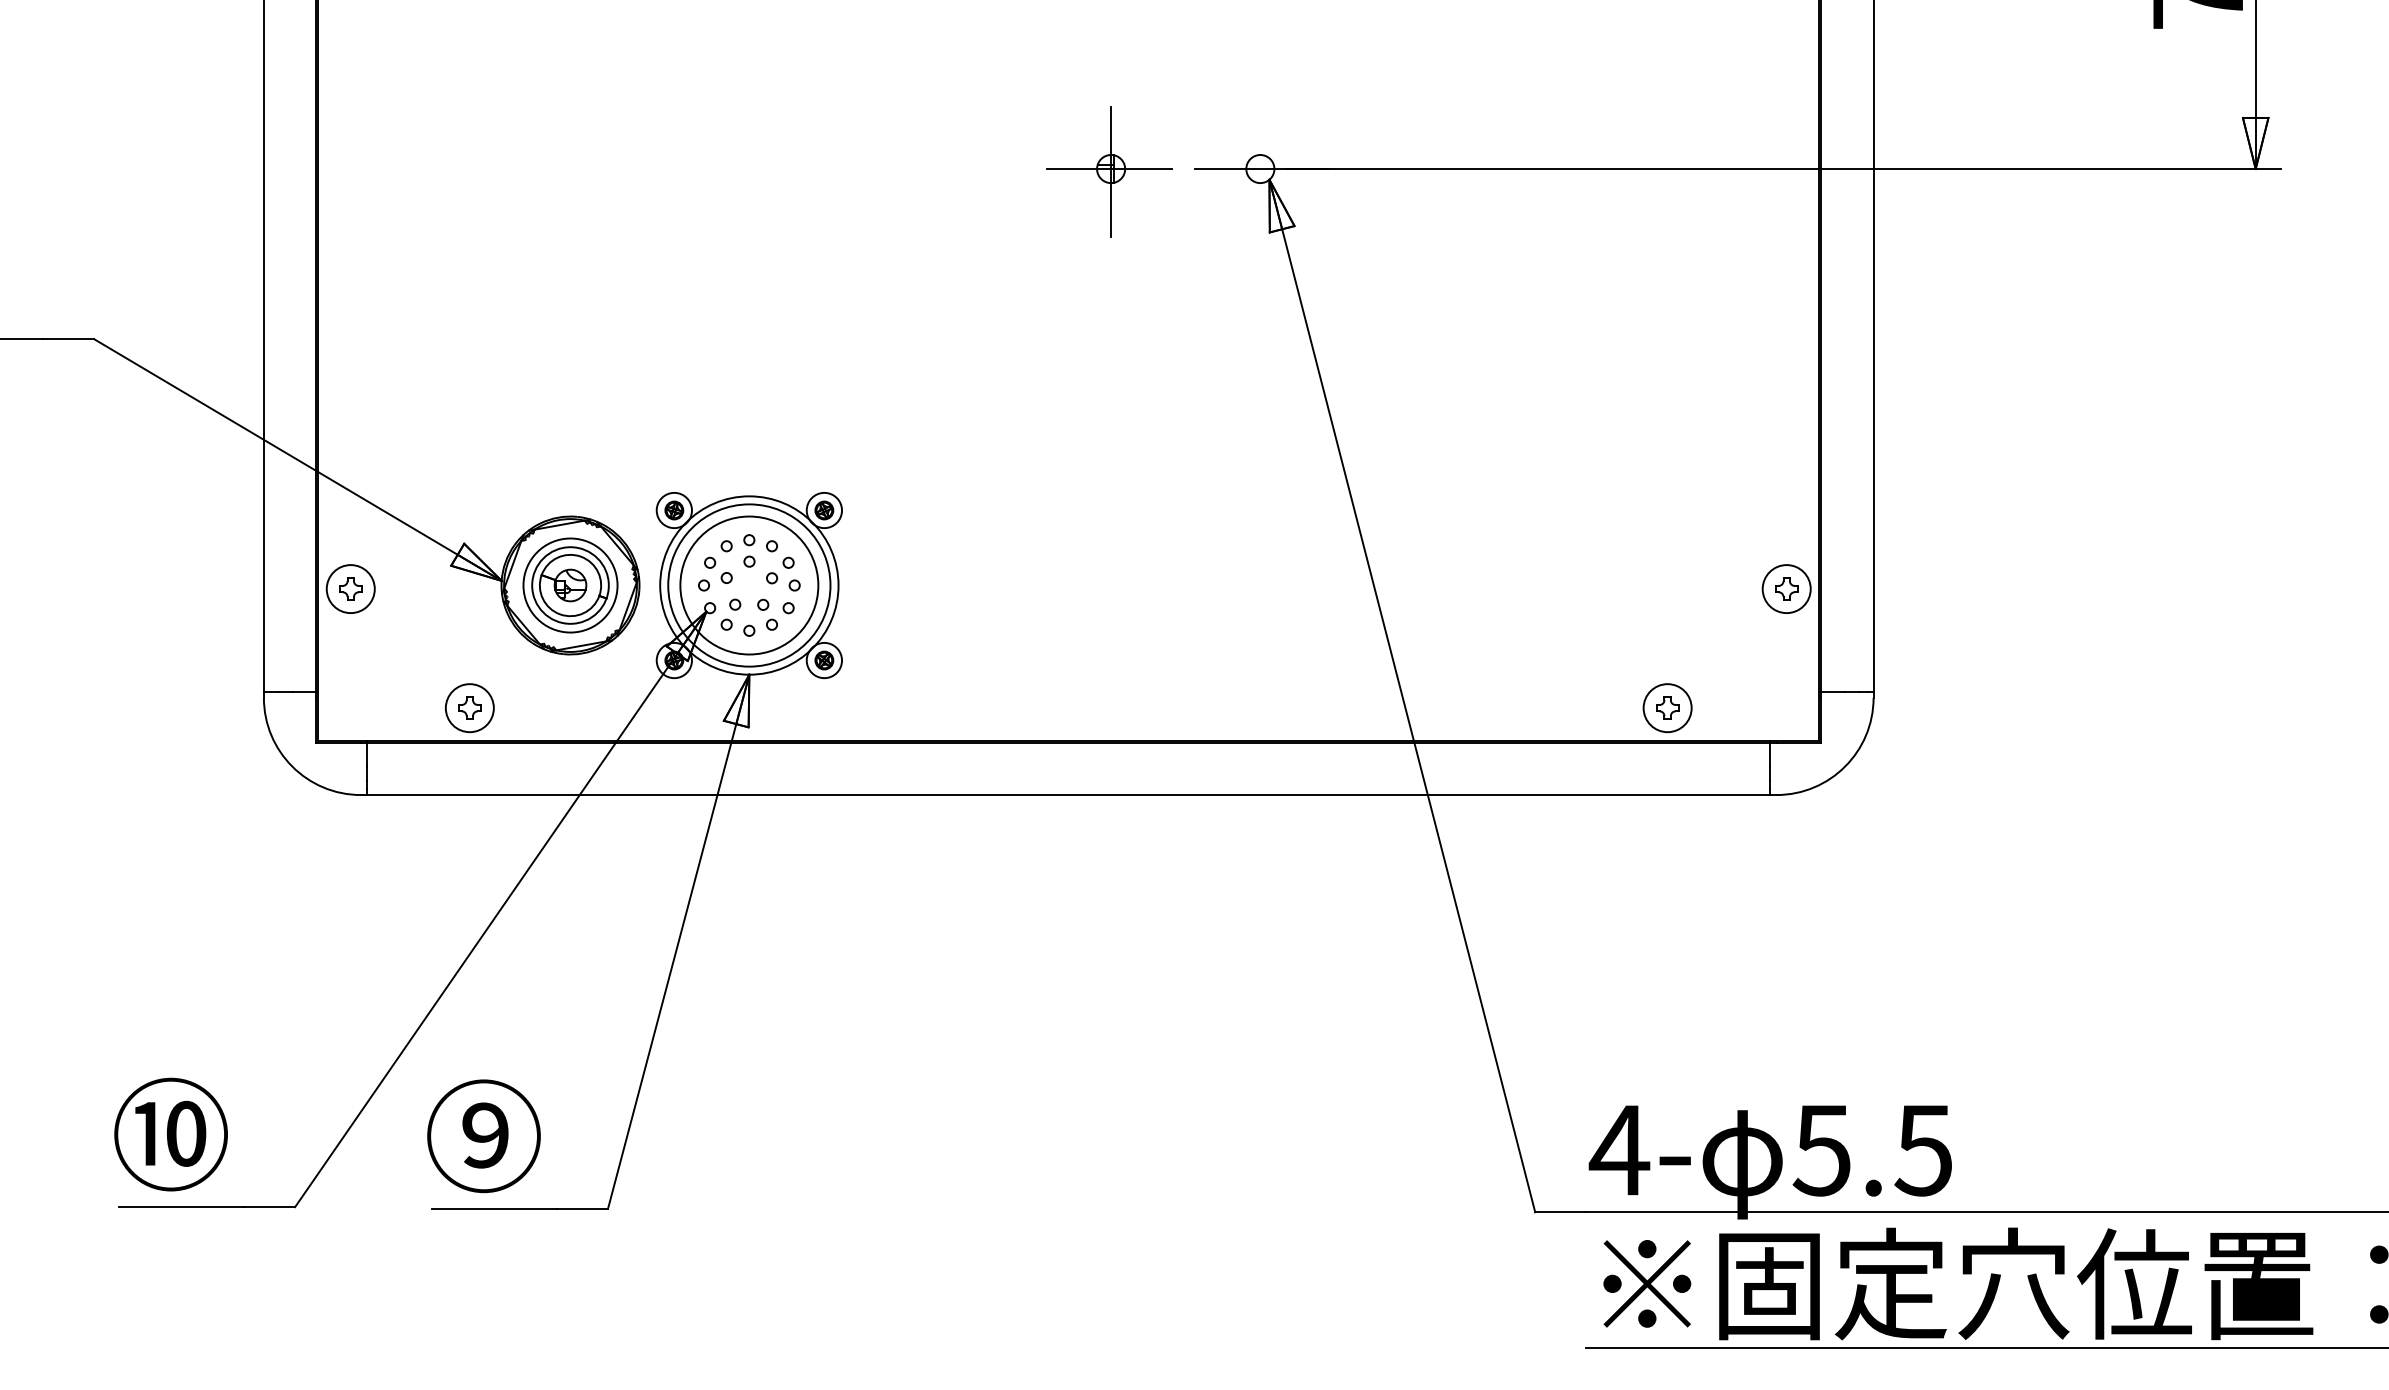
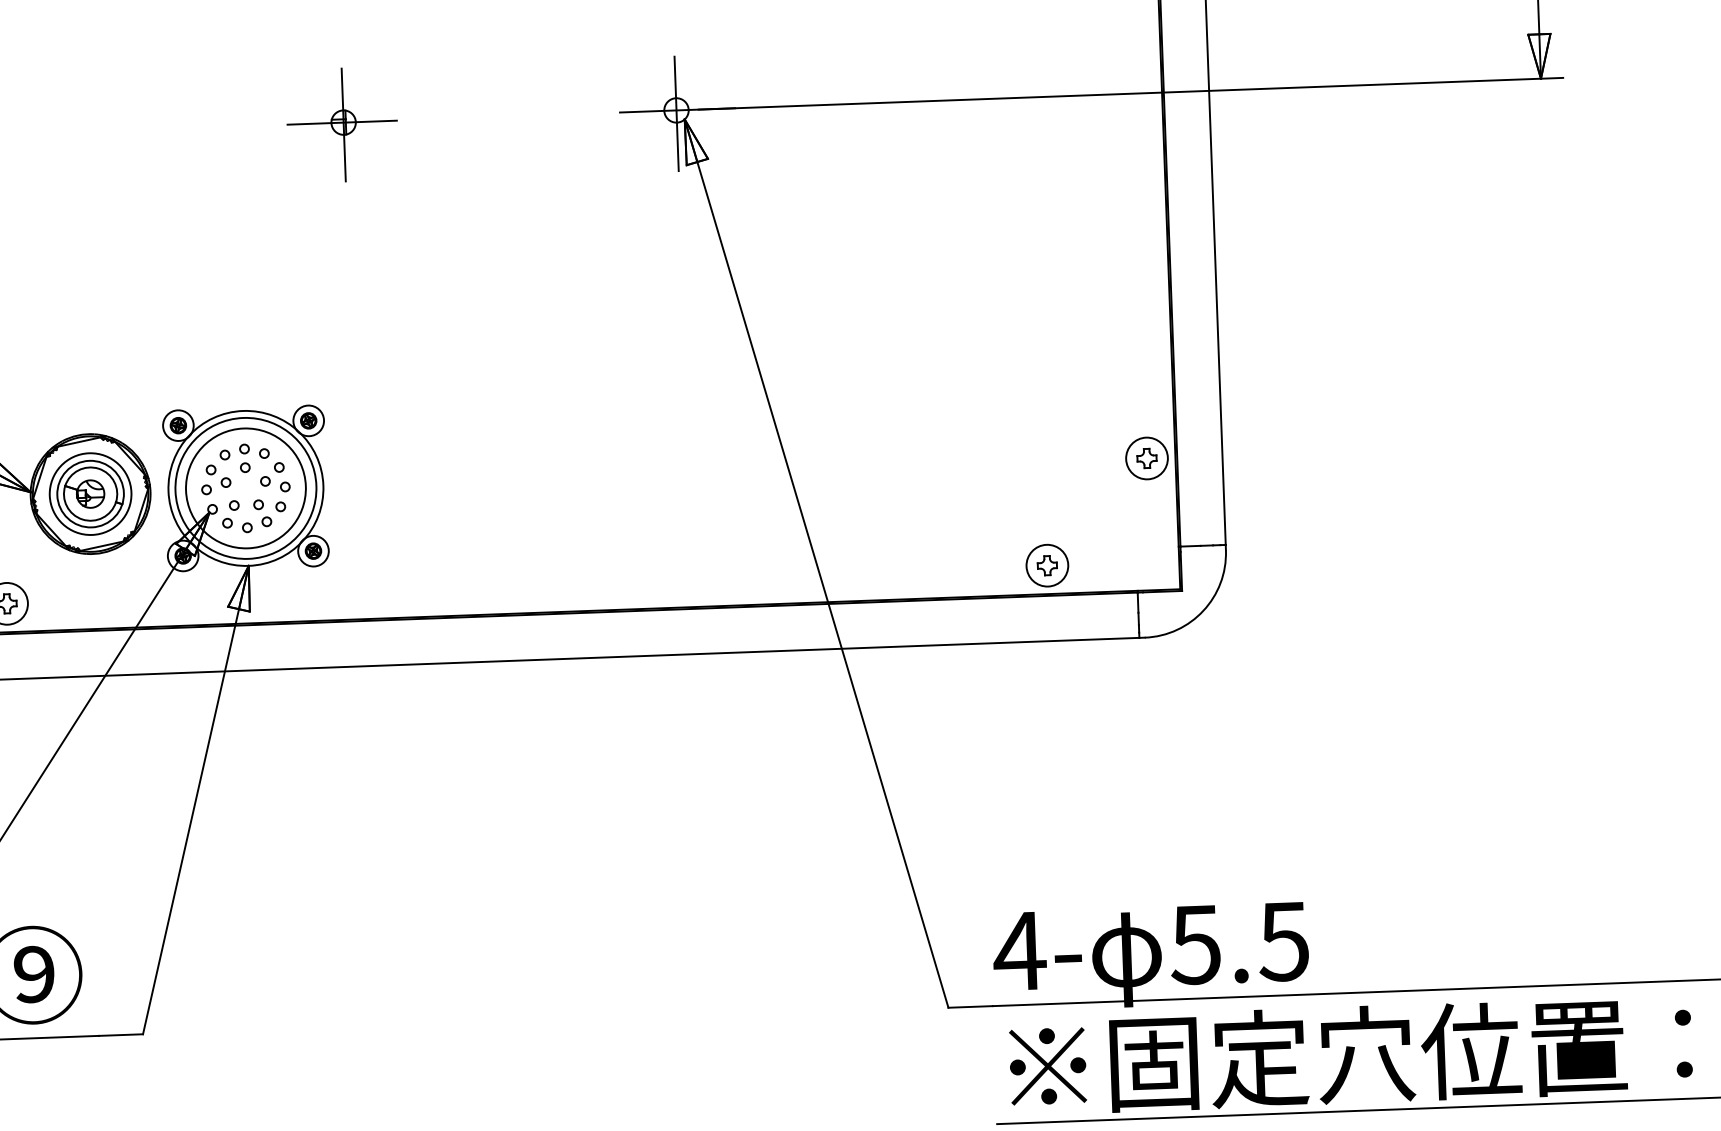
part: (1109, 171) -> (342, 124), moved
line: (1260, 172) -> (676, 113), added

